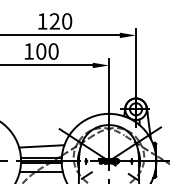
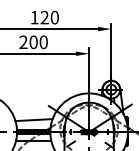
text: (28, 50) -> (23, 41), 100 -> 200

